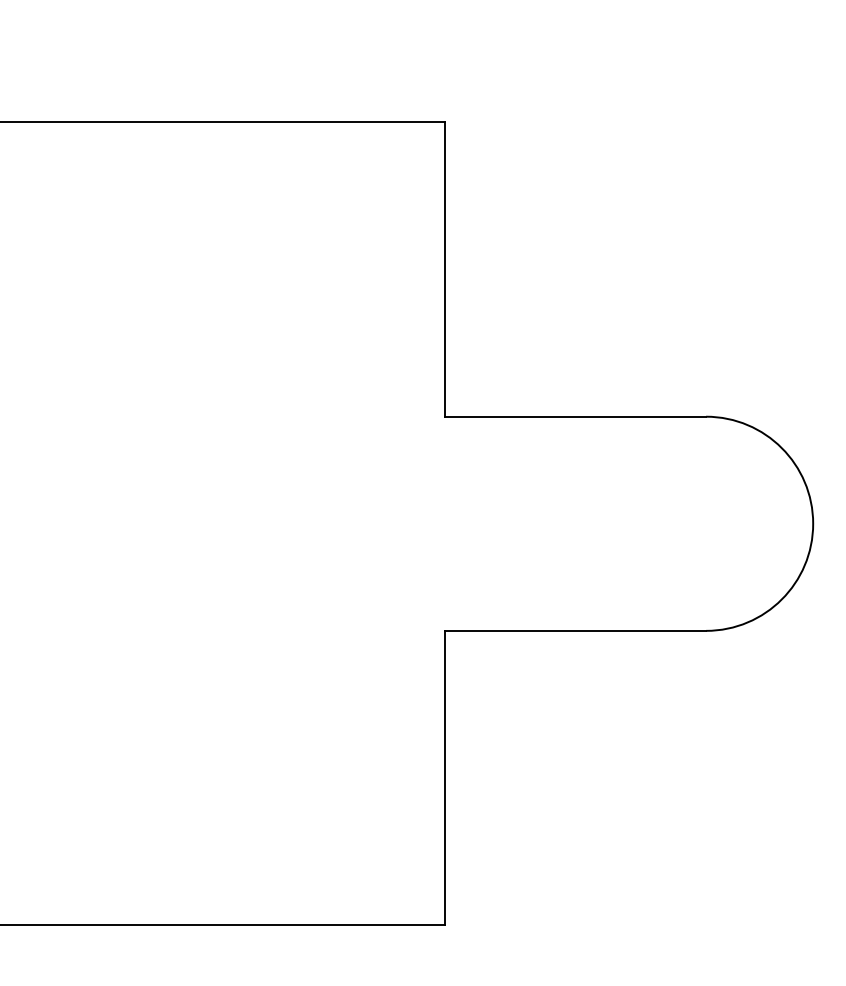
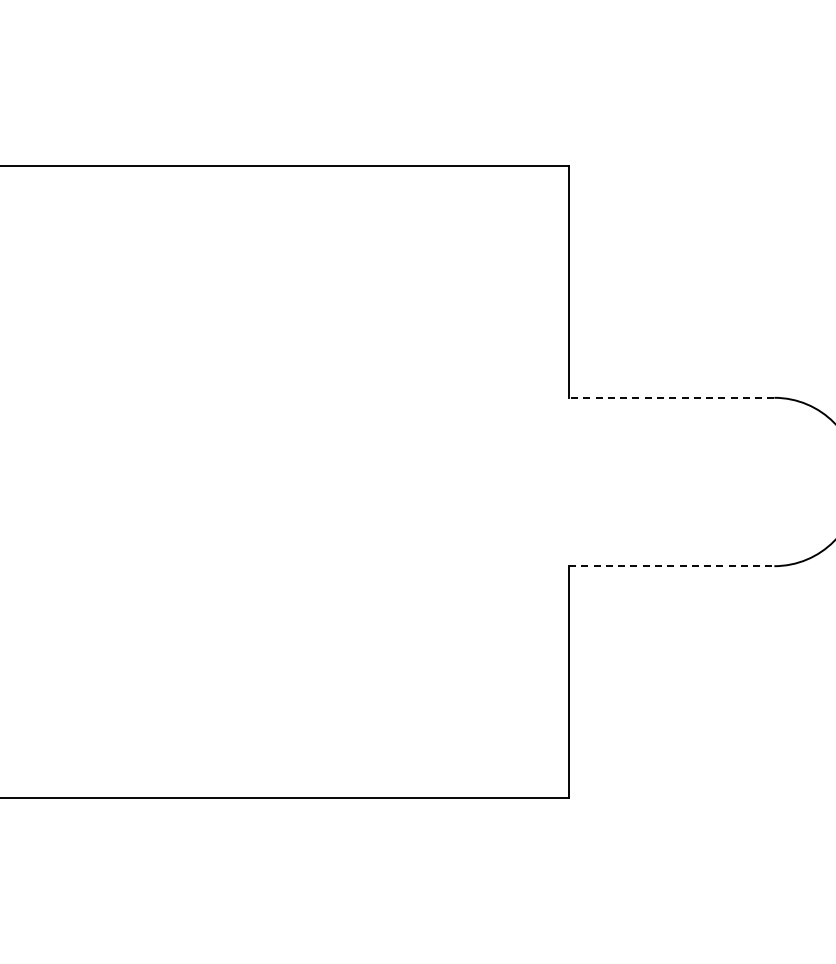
line: (575, 416) -> (671, 397), solid -> dashed
line: (575, 631) -> (671, 566), solid -> dashed

